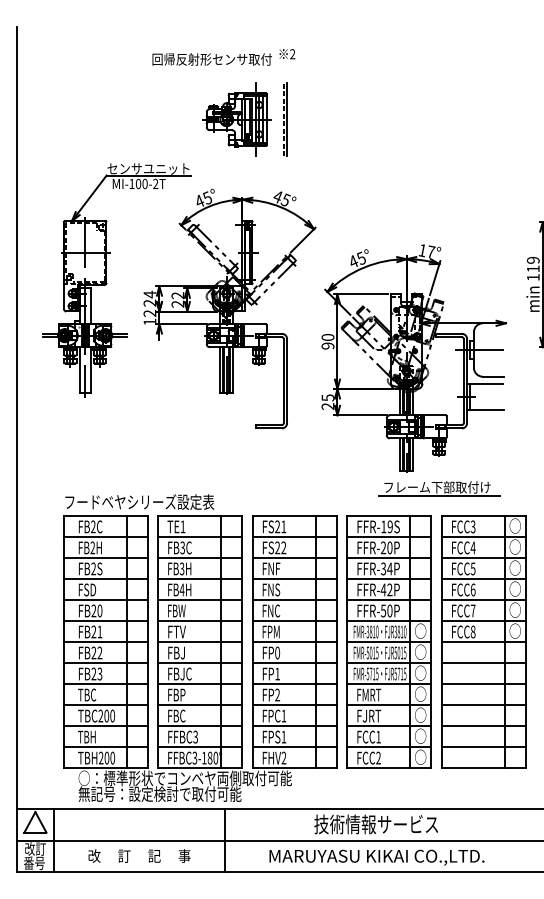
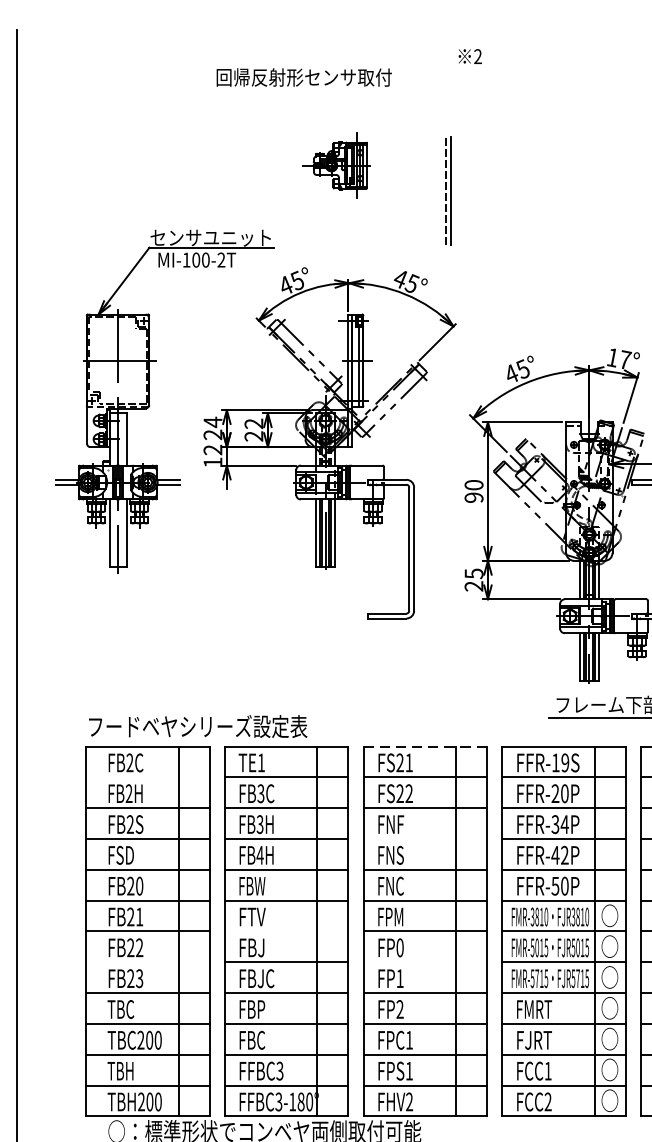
text: (287, 54) -> (470, 57), moved
part: (236, 119) -> (339, 165), size x0.6
line: (286, 119) -> (449, 190), moved
line: (295, 515) -> (426, 746), solid -> dashed
line: (105, 536) -> (147, 776), removed
line: (294, 578) -> (424, 838), removed
line: (200, 641) -> (287, 930), removed
line: (105, 662) -> (147, 961), removed
line: (294, 662) -> (424, 961), removed

